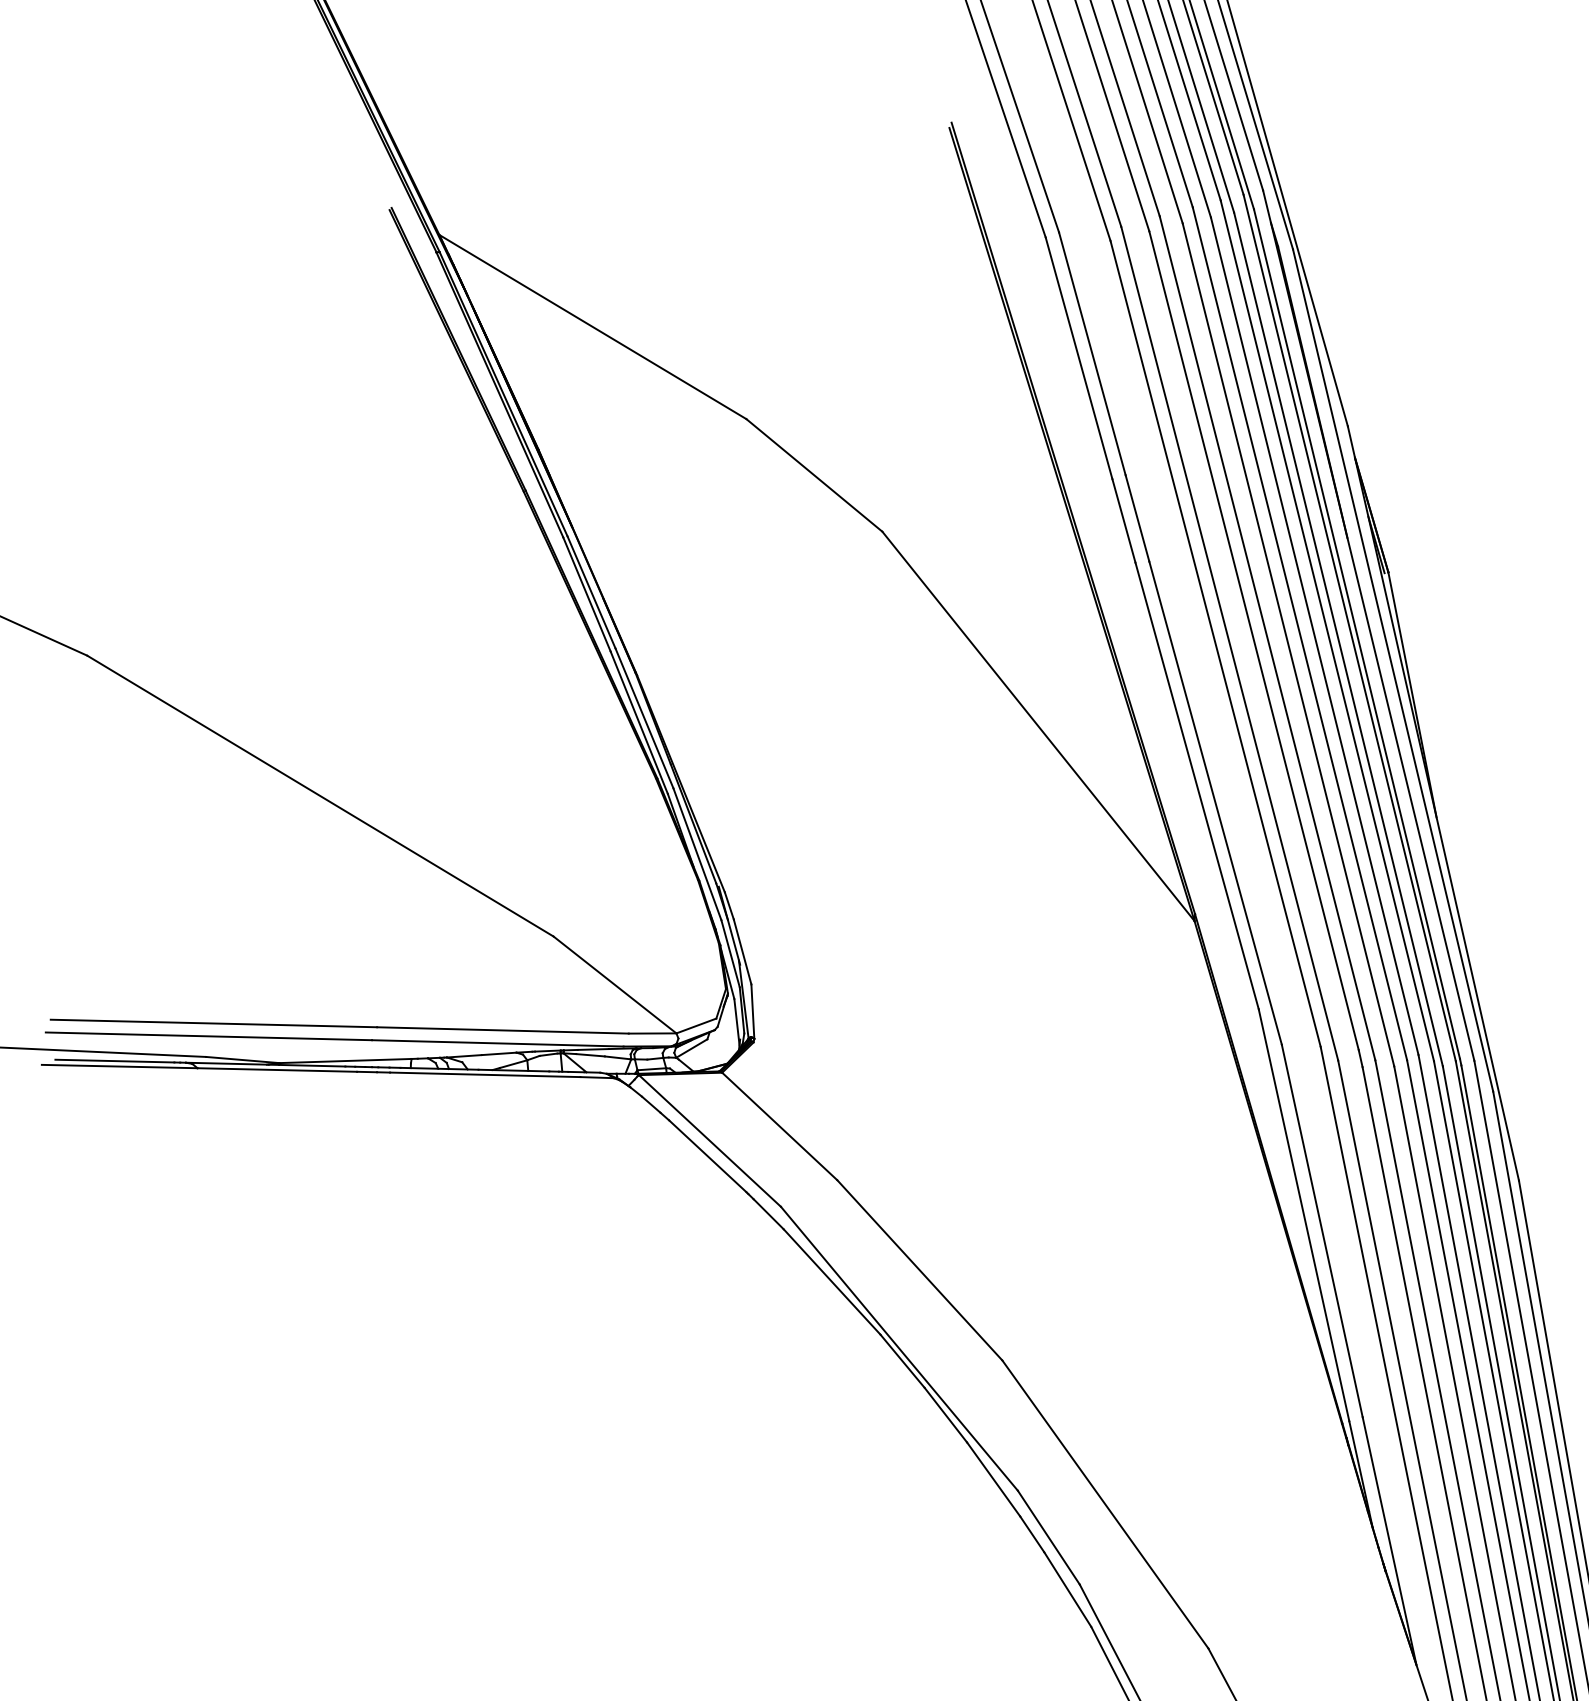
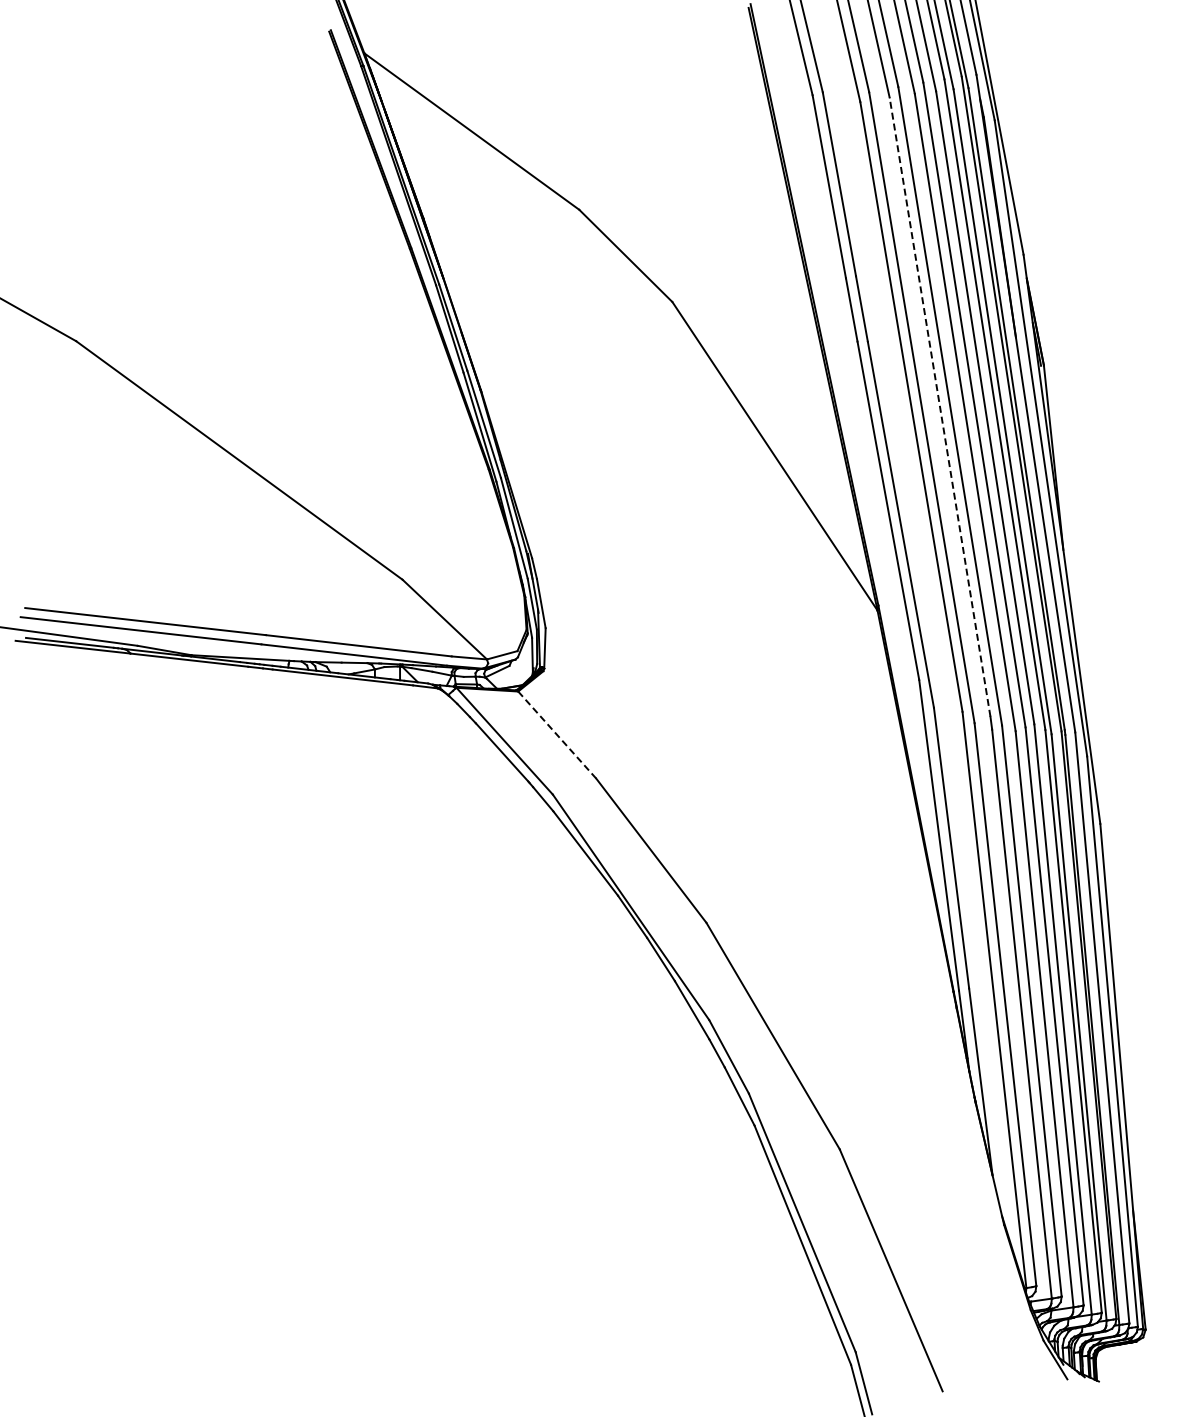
line: (1254, 641) -> (940, 407), solid -> dashed
line: (780, 1126) -> (557, 735), solid -> dashed

